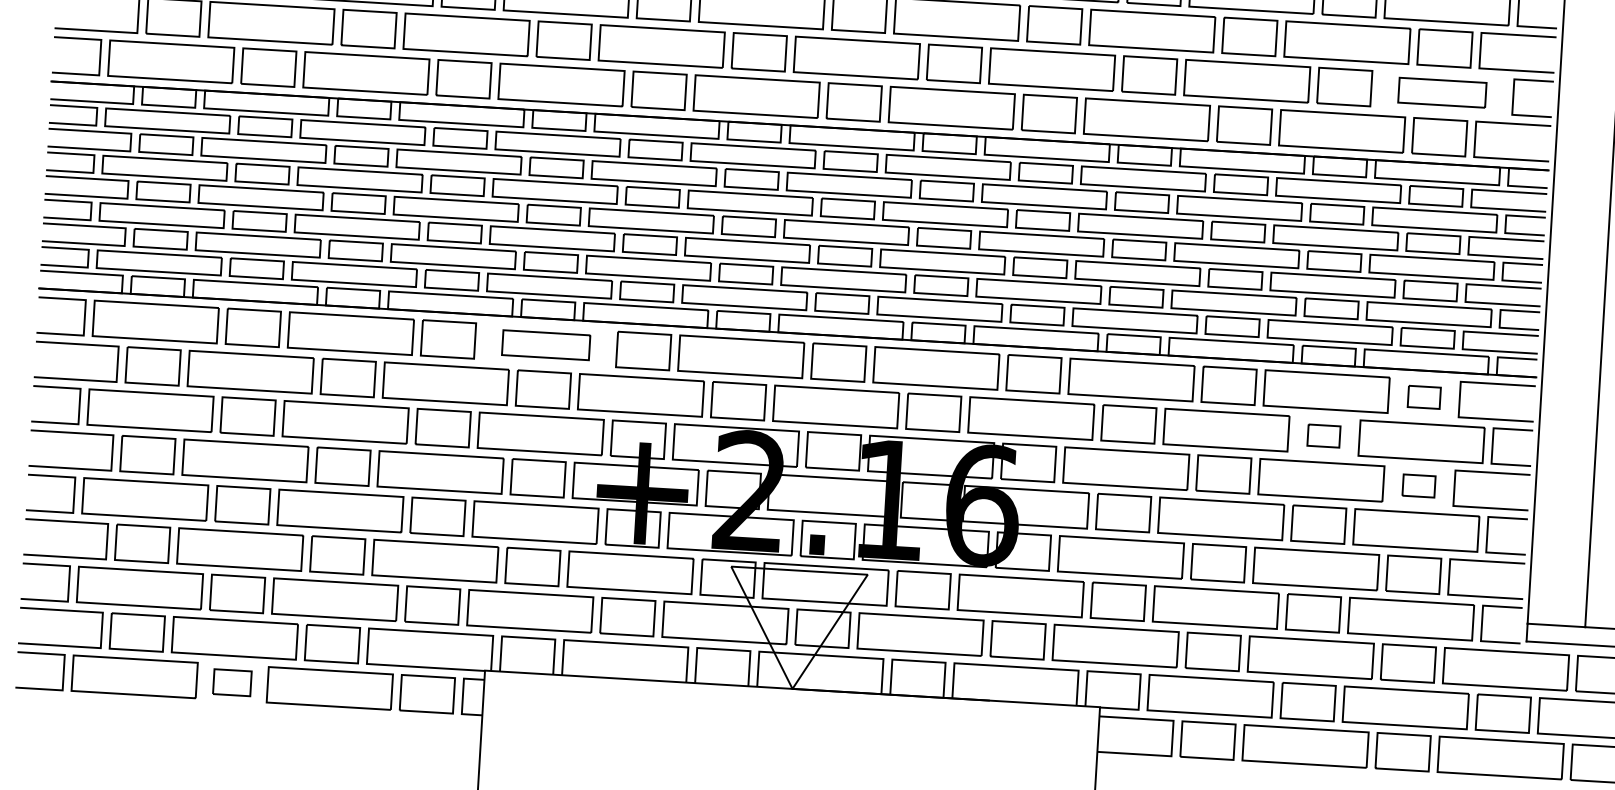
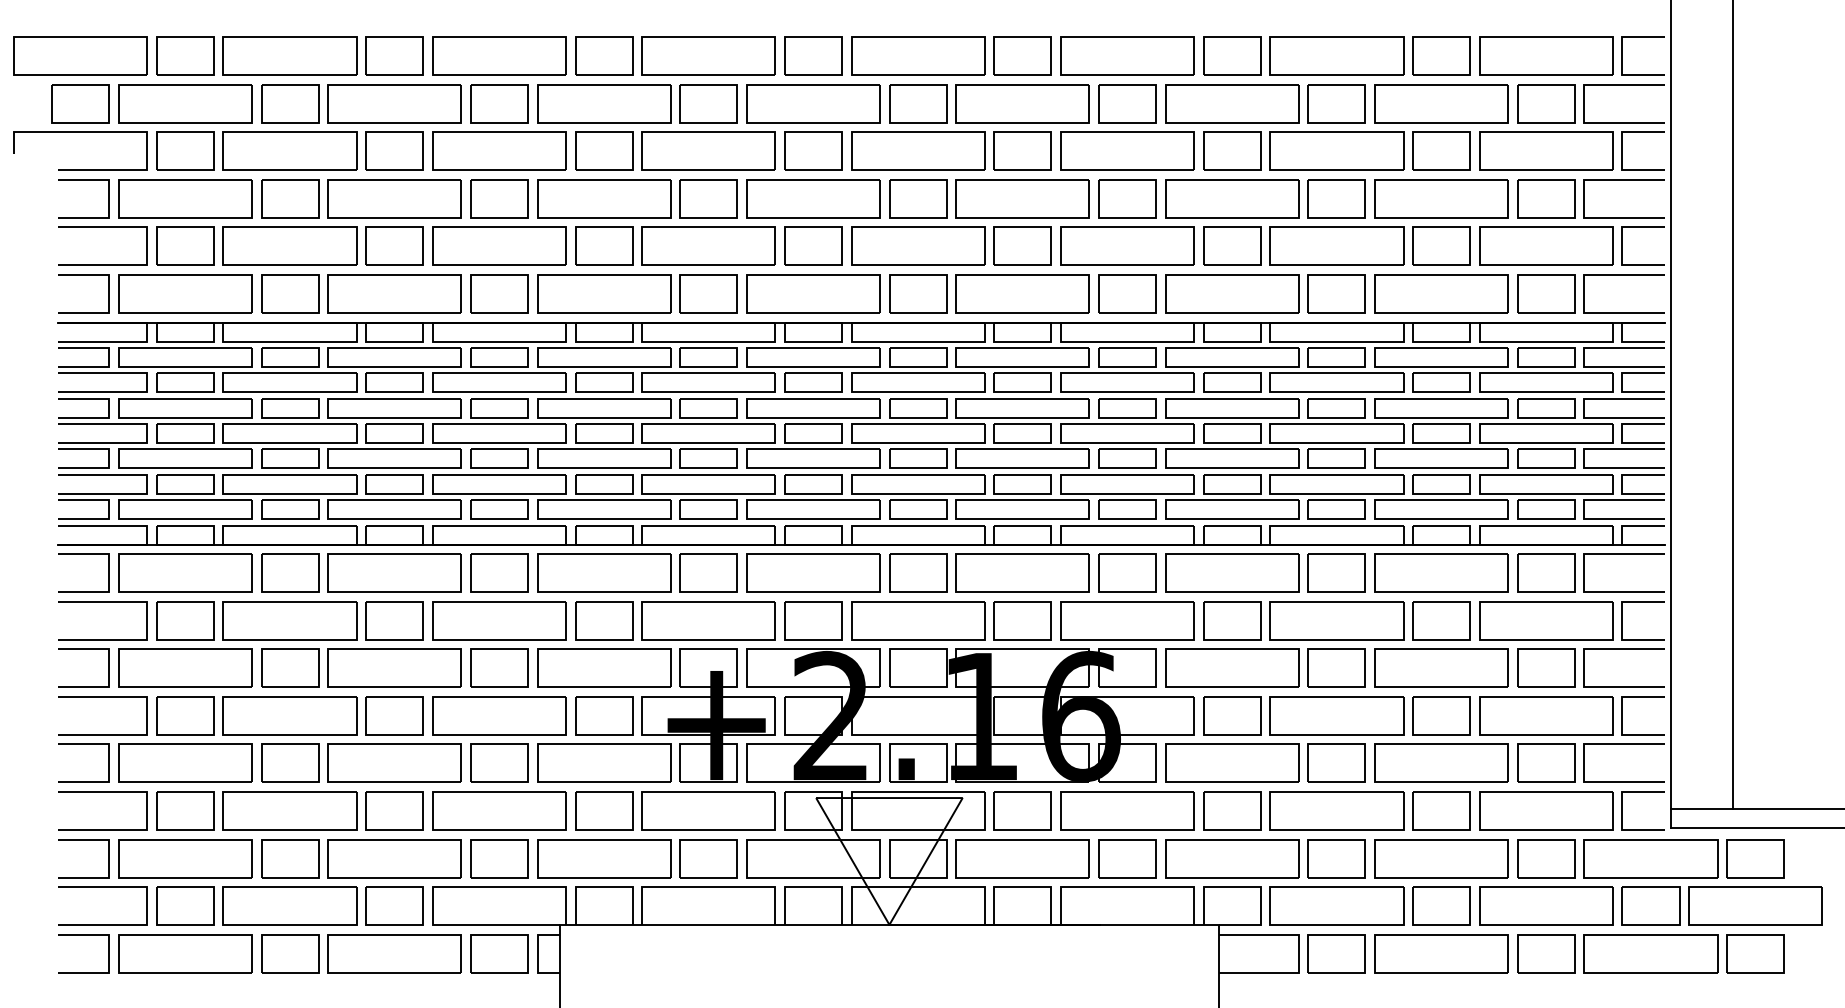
part: (1442, 92) -> (1546, 245), size x1.43
part: (546, 344) -> (604, 572), size x1.43
part: (1424, 396) -> (1546, 572), size x1.67
part: (1323, 435) -> (1441, 620), size x1.67
part: (1419, 485) -> (1546, 667), size x1.67
part: (232, 682) -> (290, 953), size x1.43

